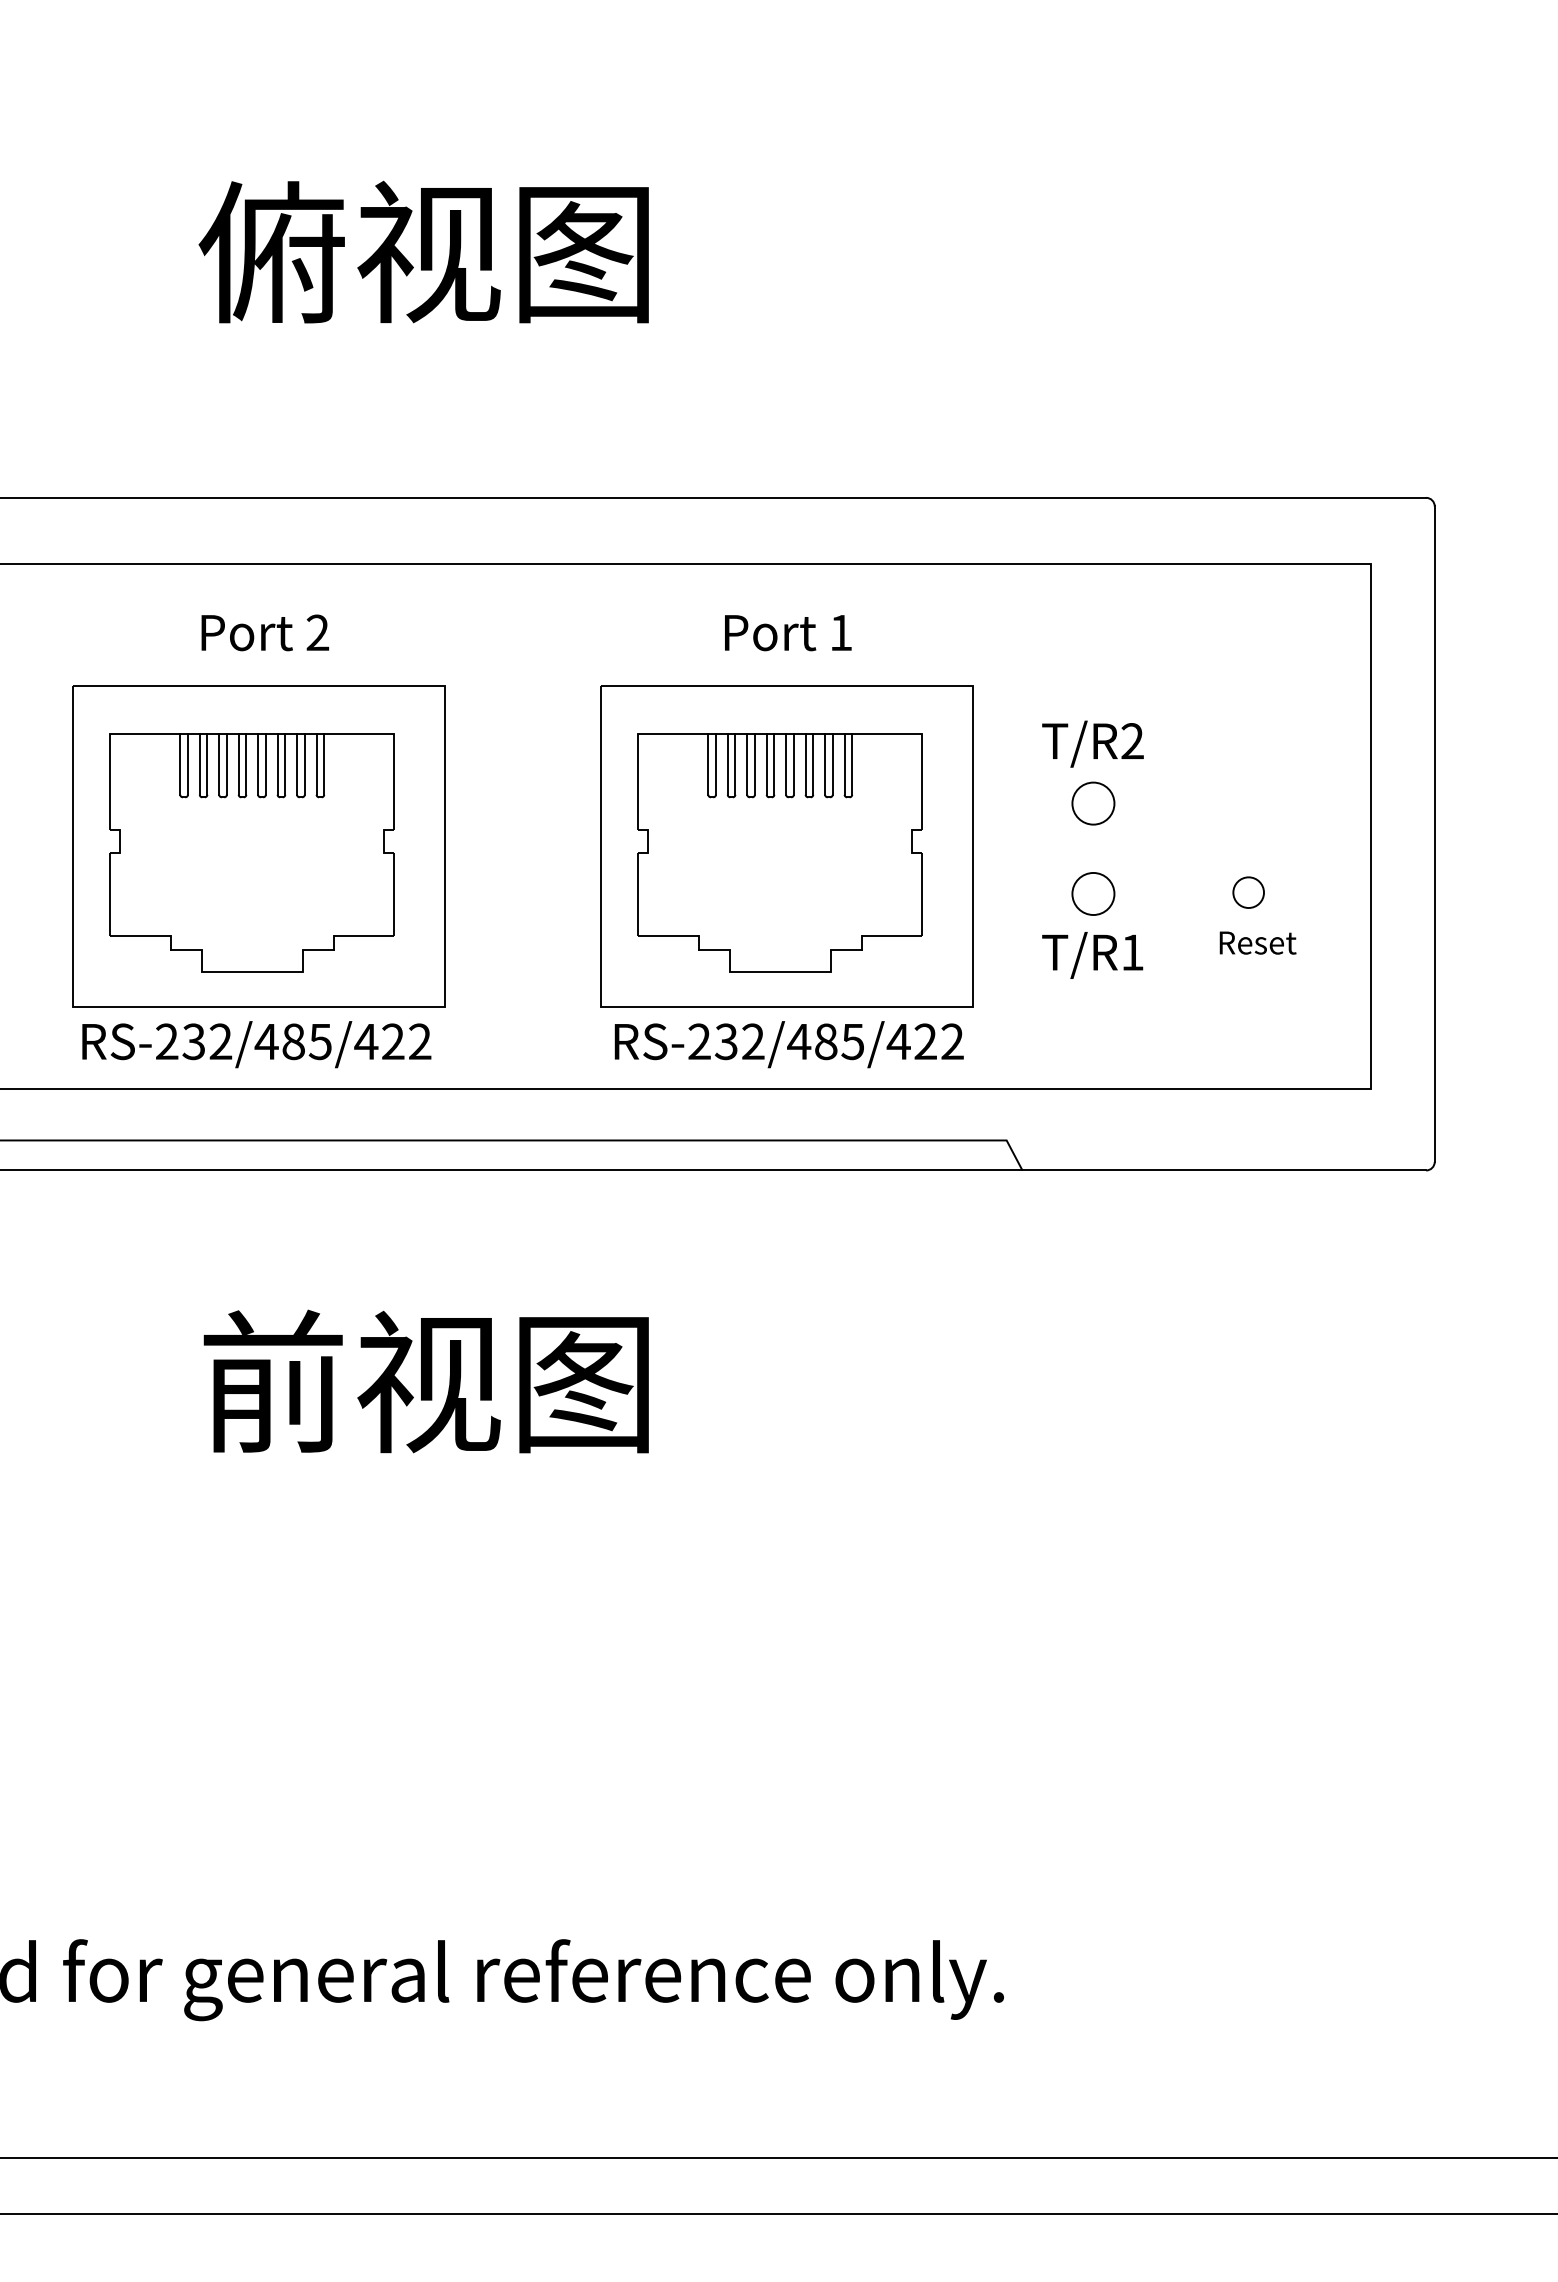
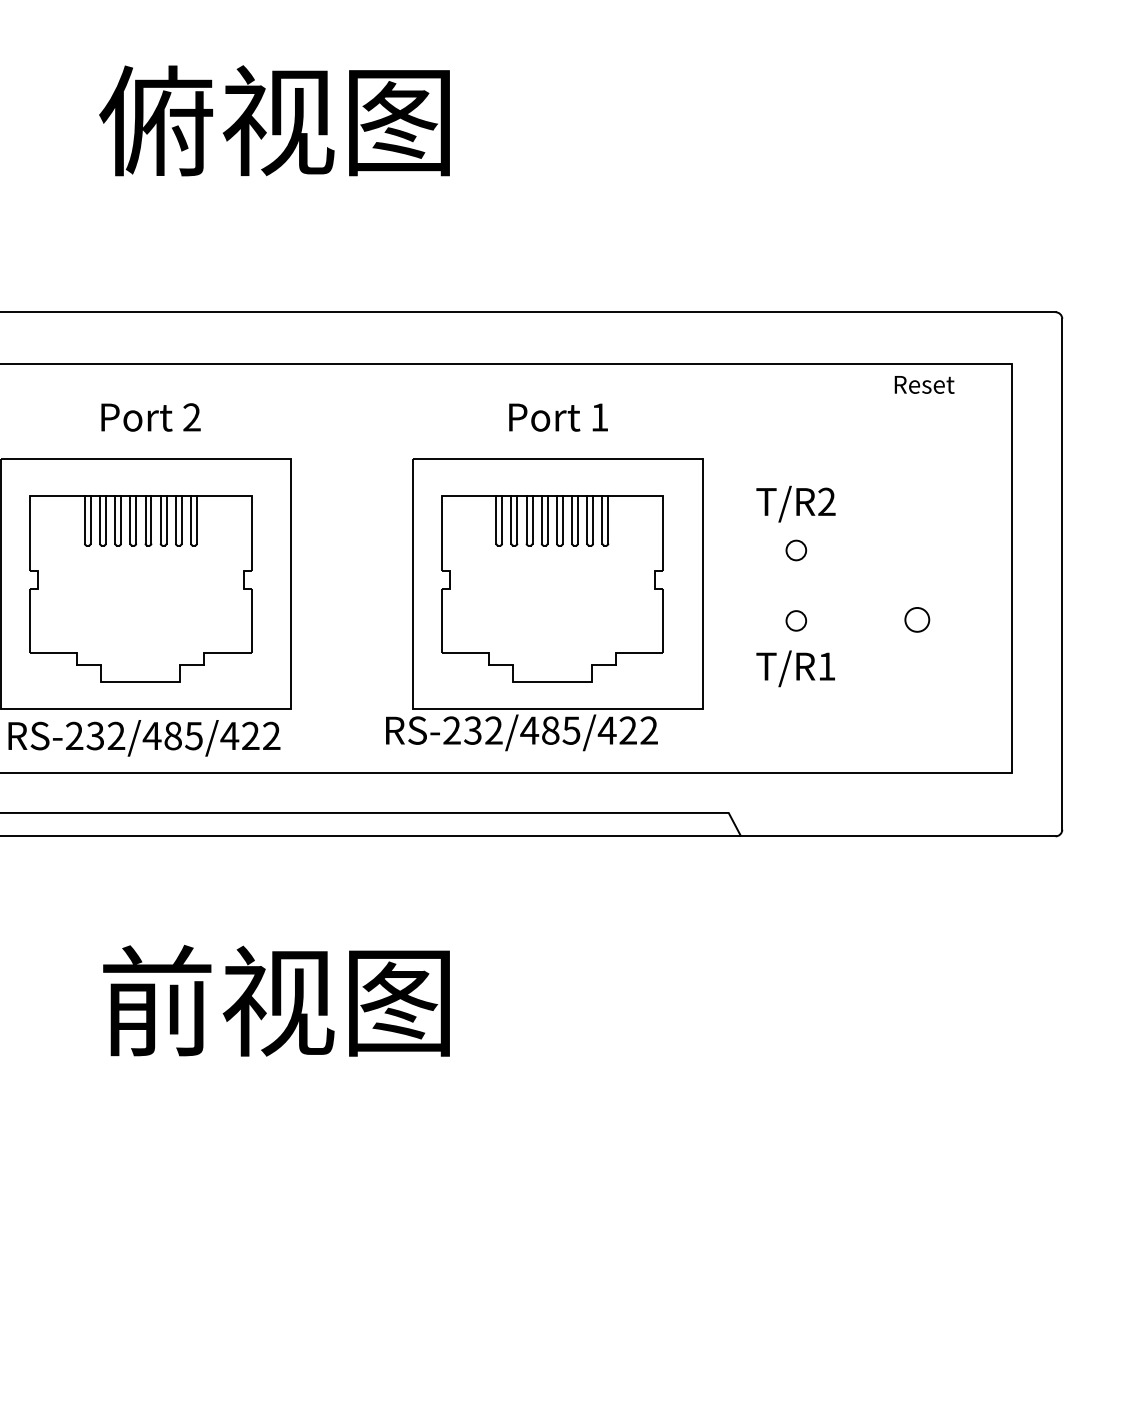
circle: (1093, 803) -> (796, 550), size x0.6
circle: (1093, 893) -> (796, 620), size x0.6
text: (1257, 942) -> (924, 384), moved
text: (788, 1044) -> (521, 732), moved

